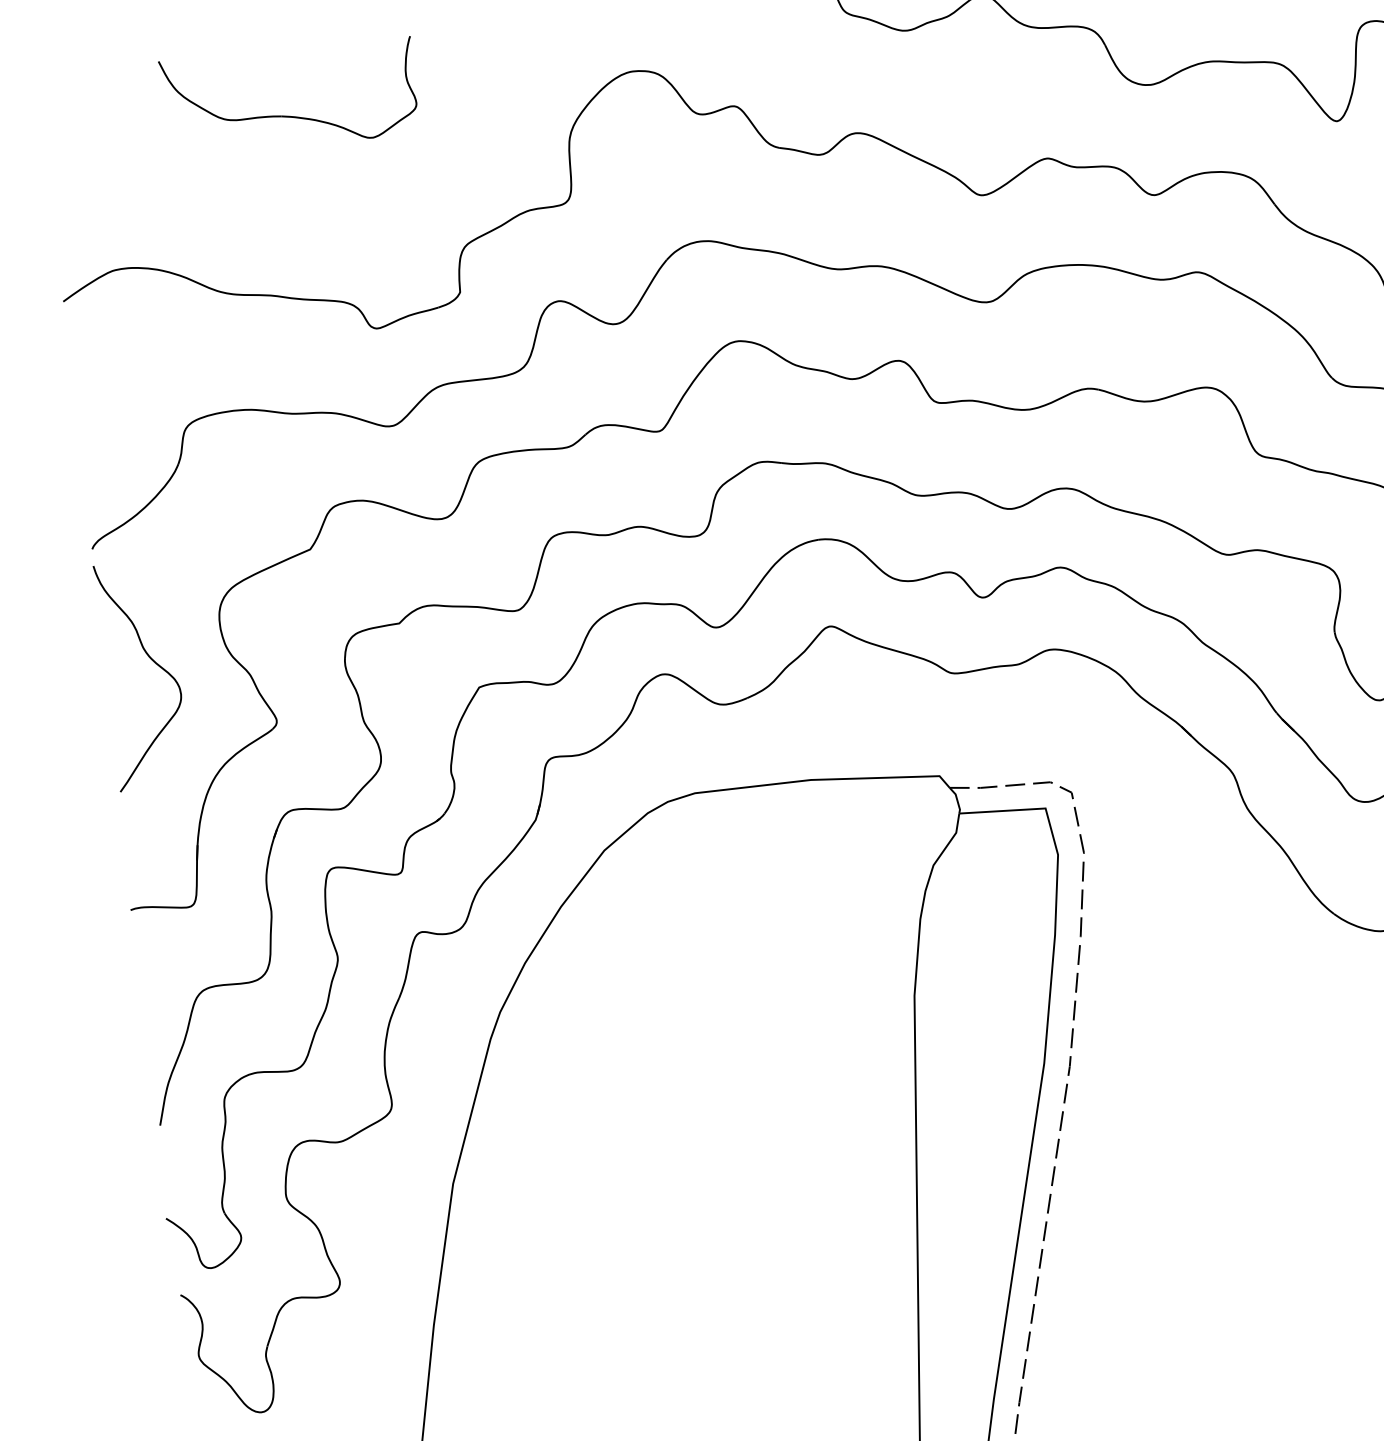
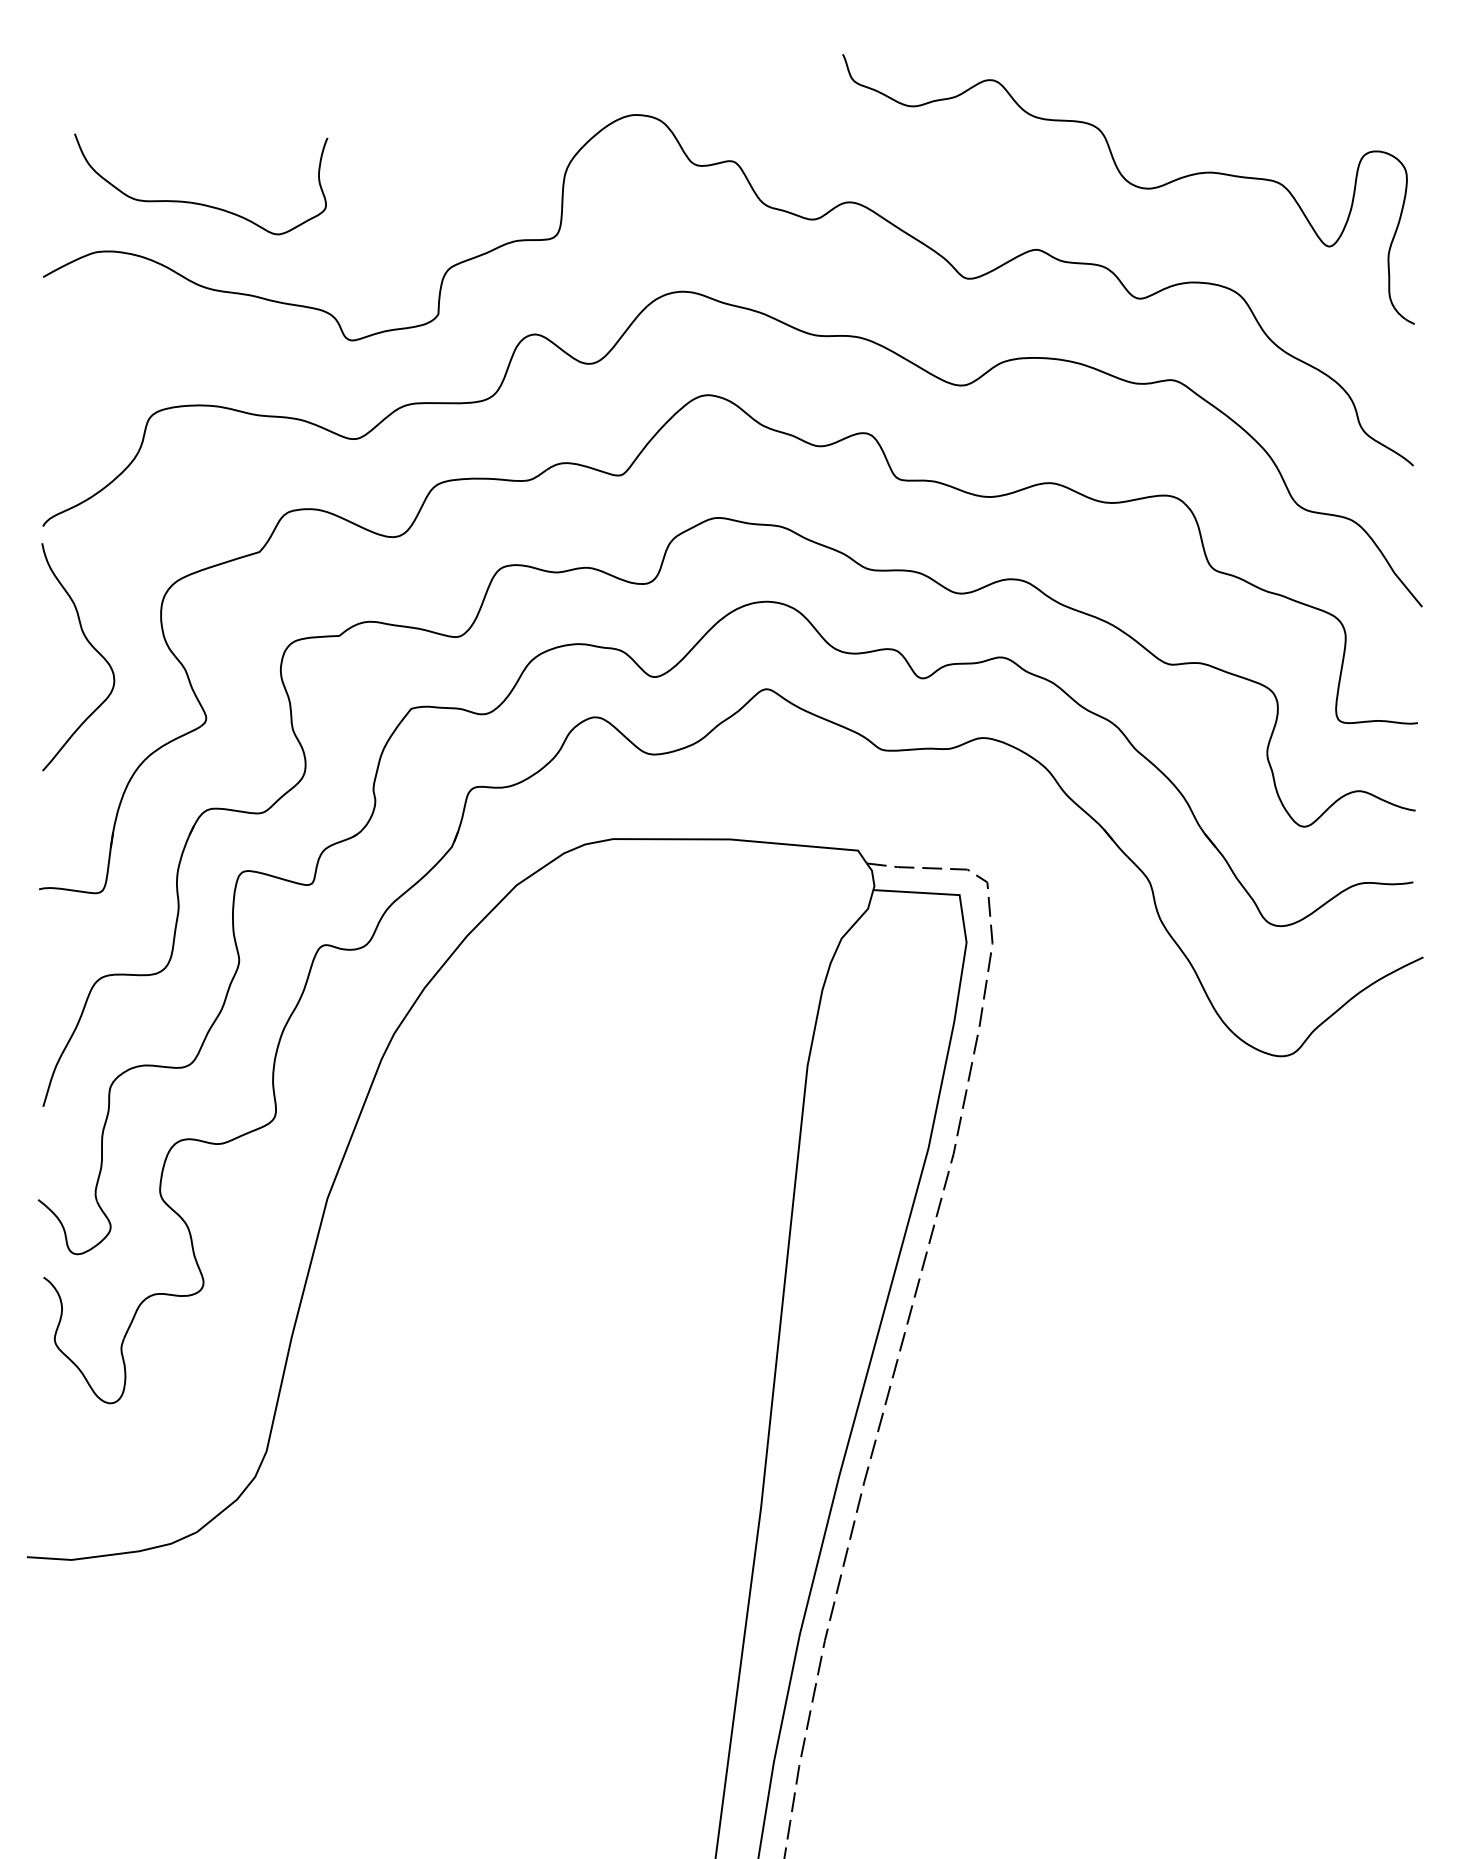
part: (288, 115) -> (197, 202), moved

